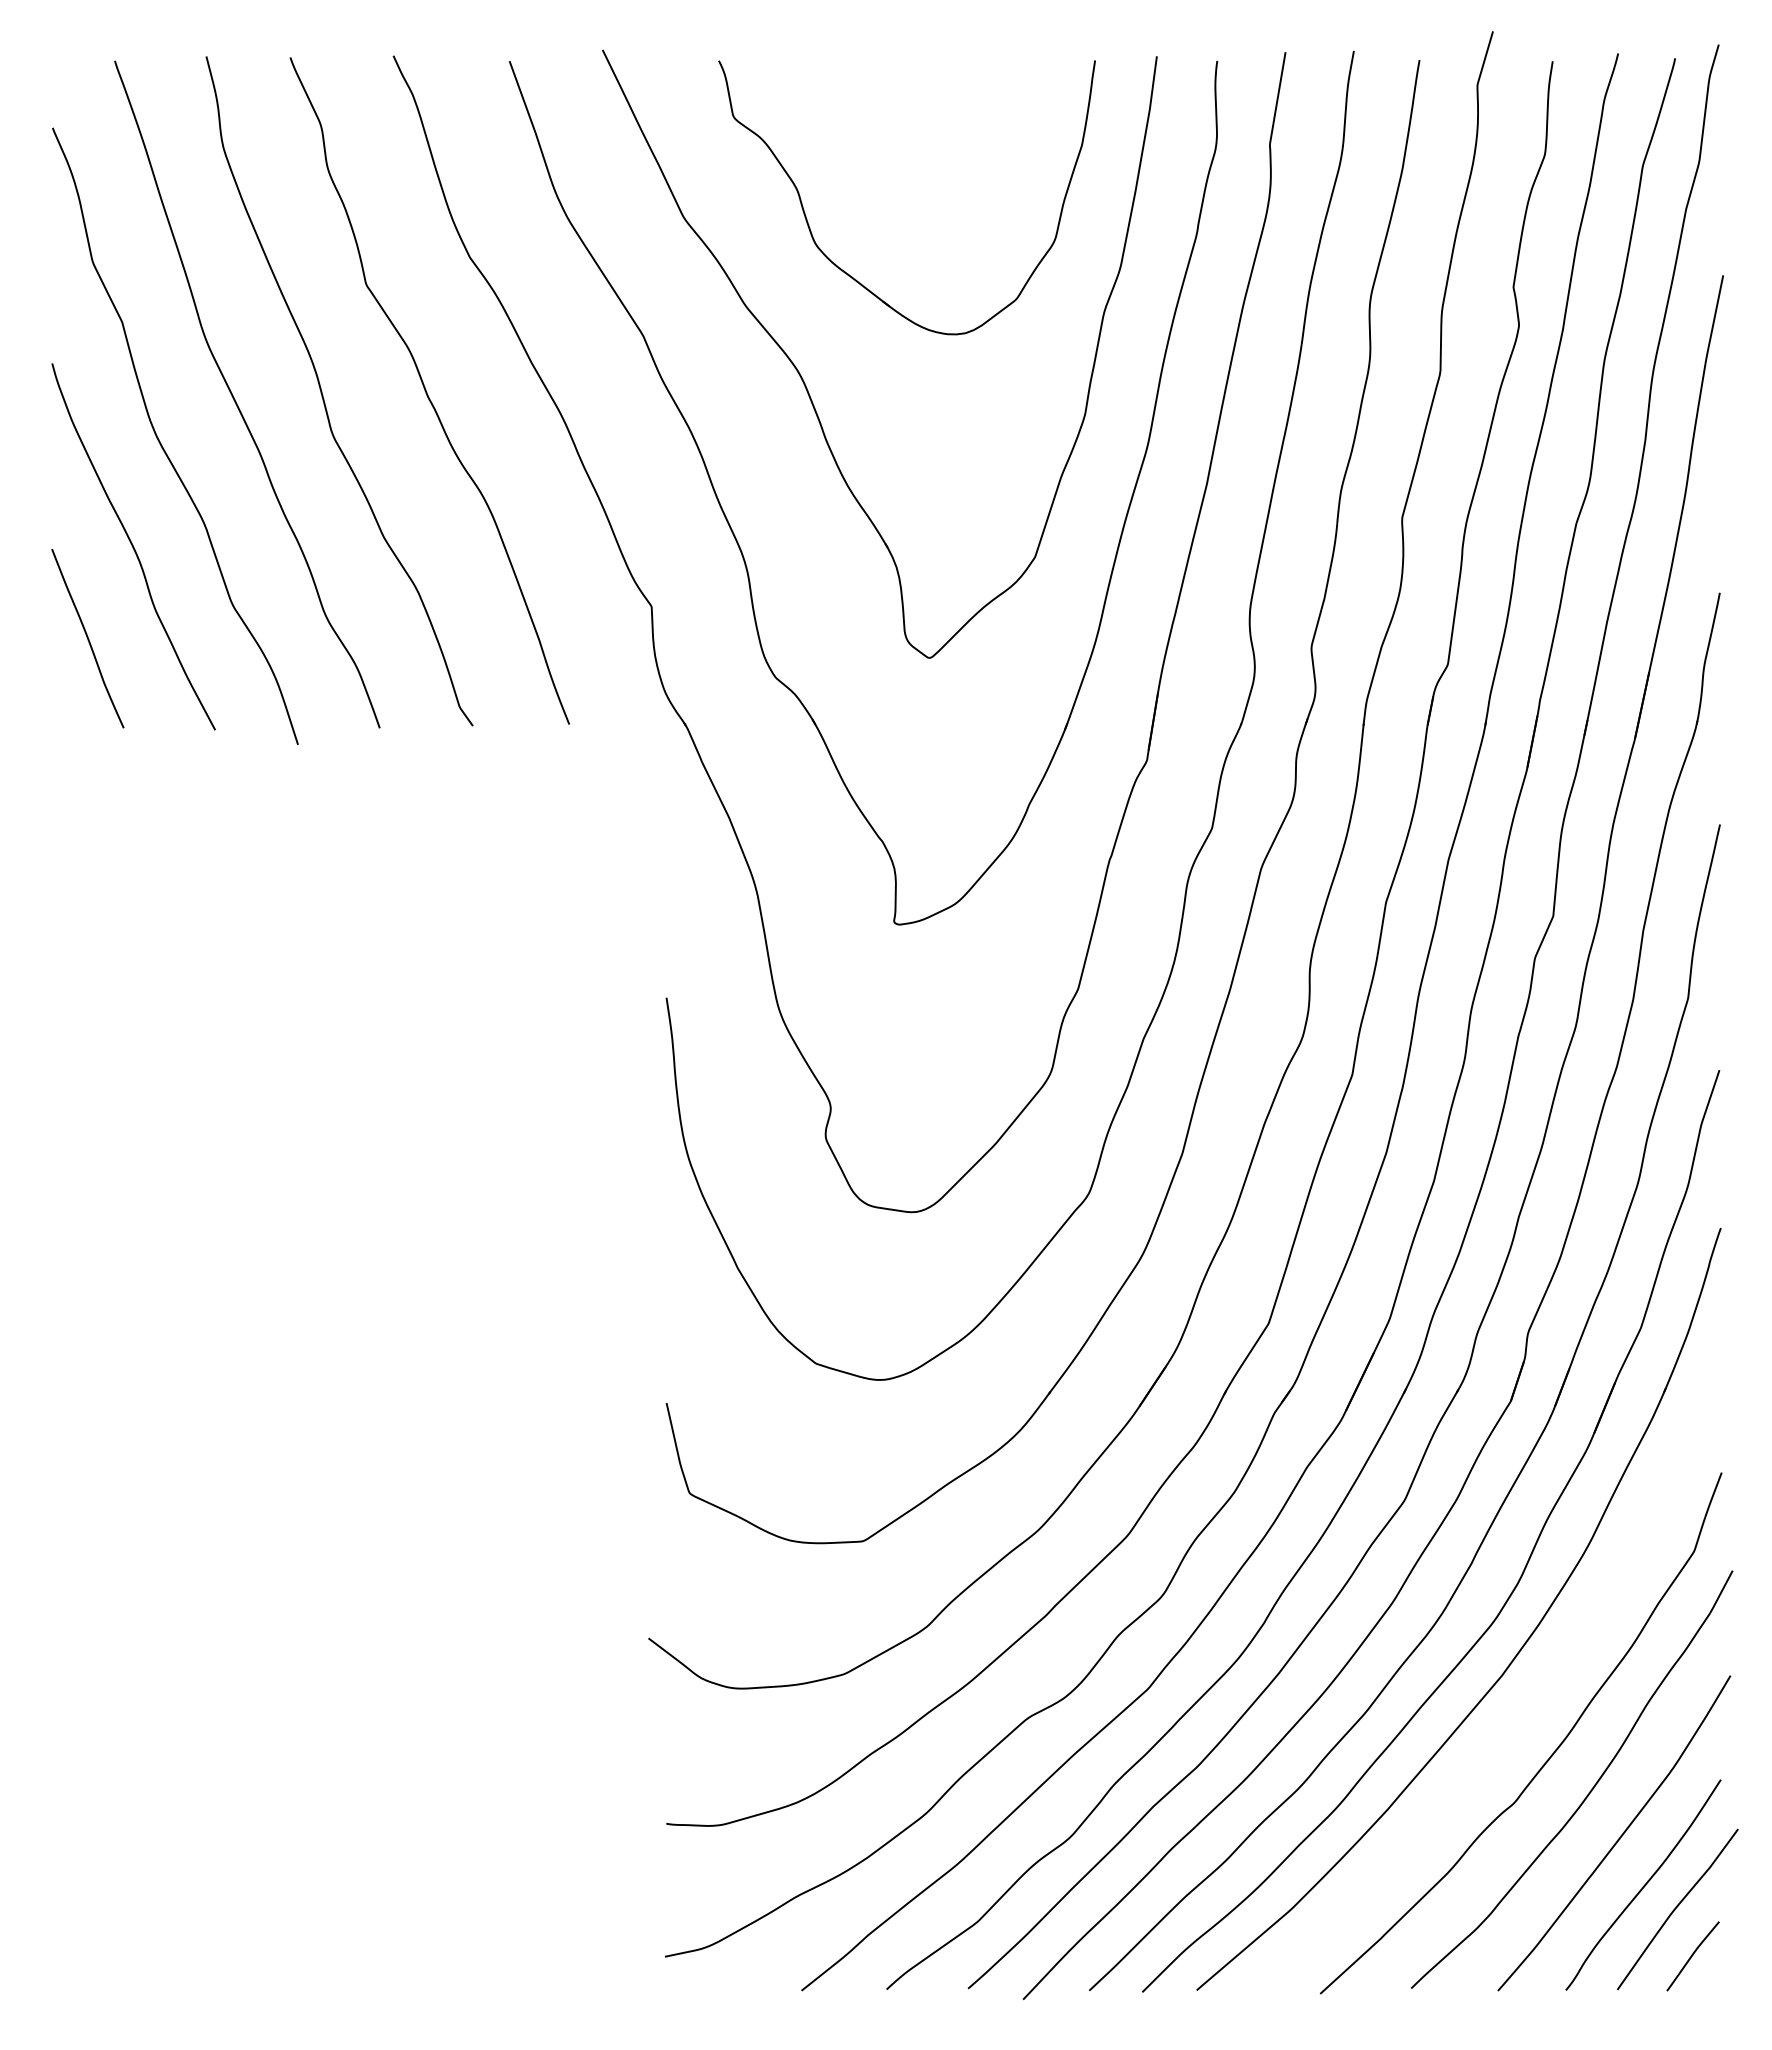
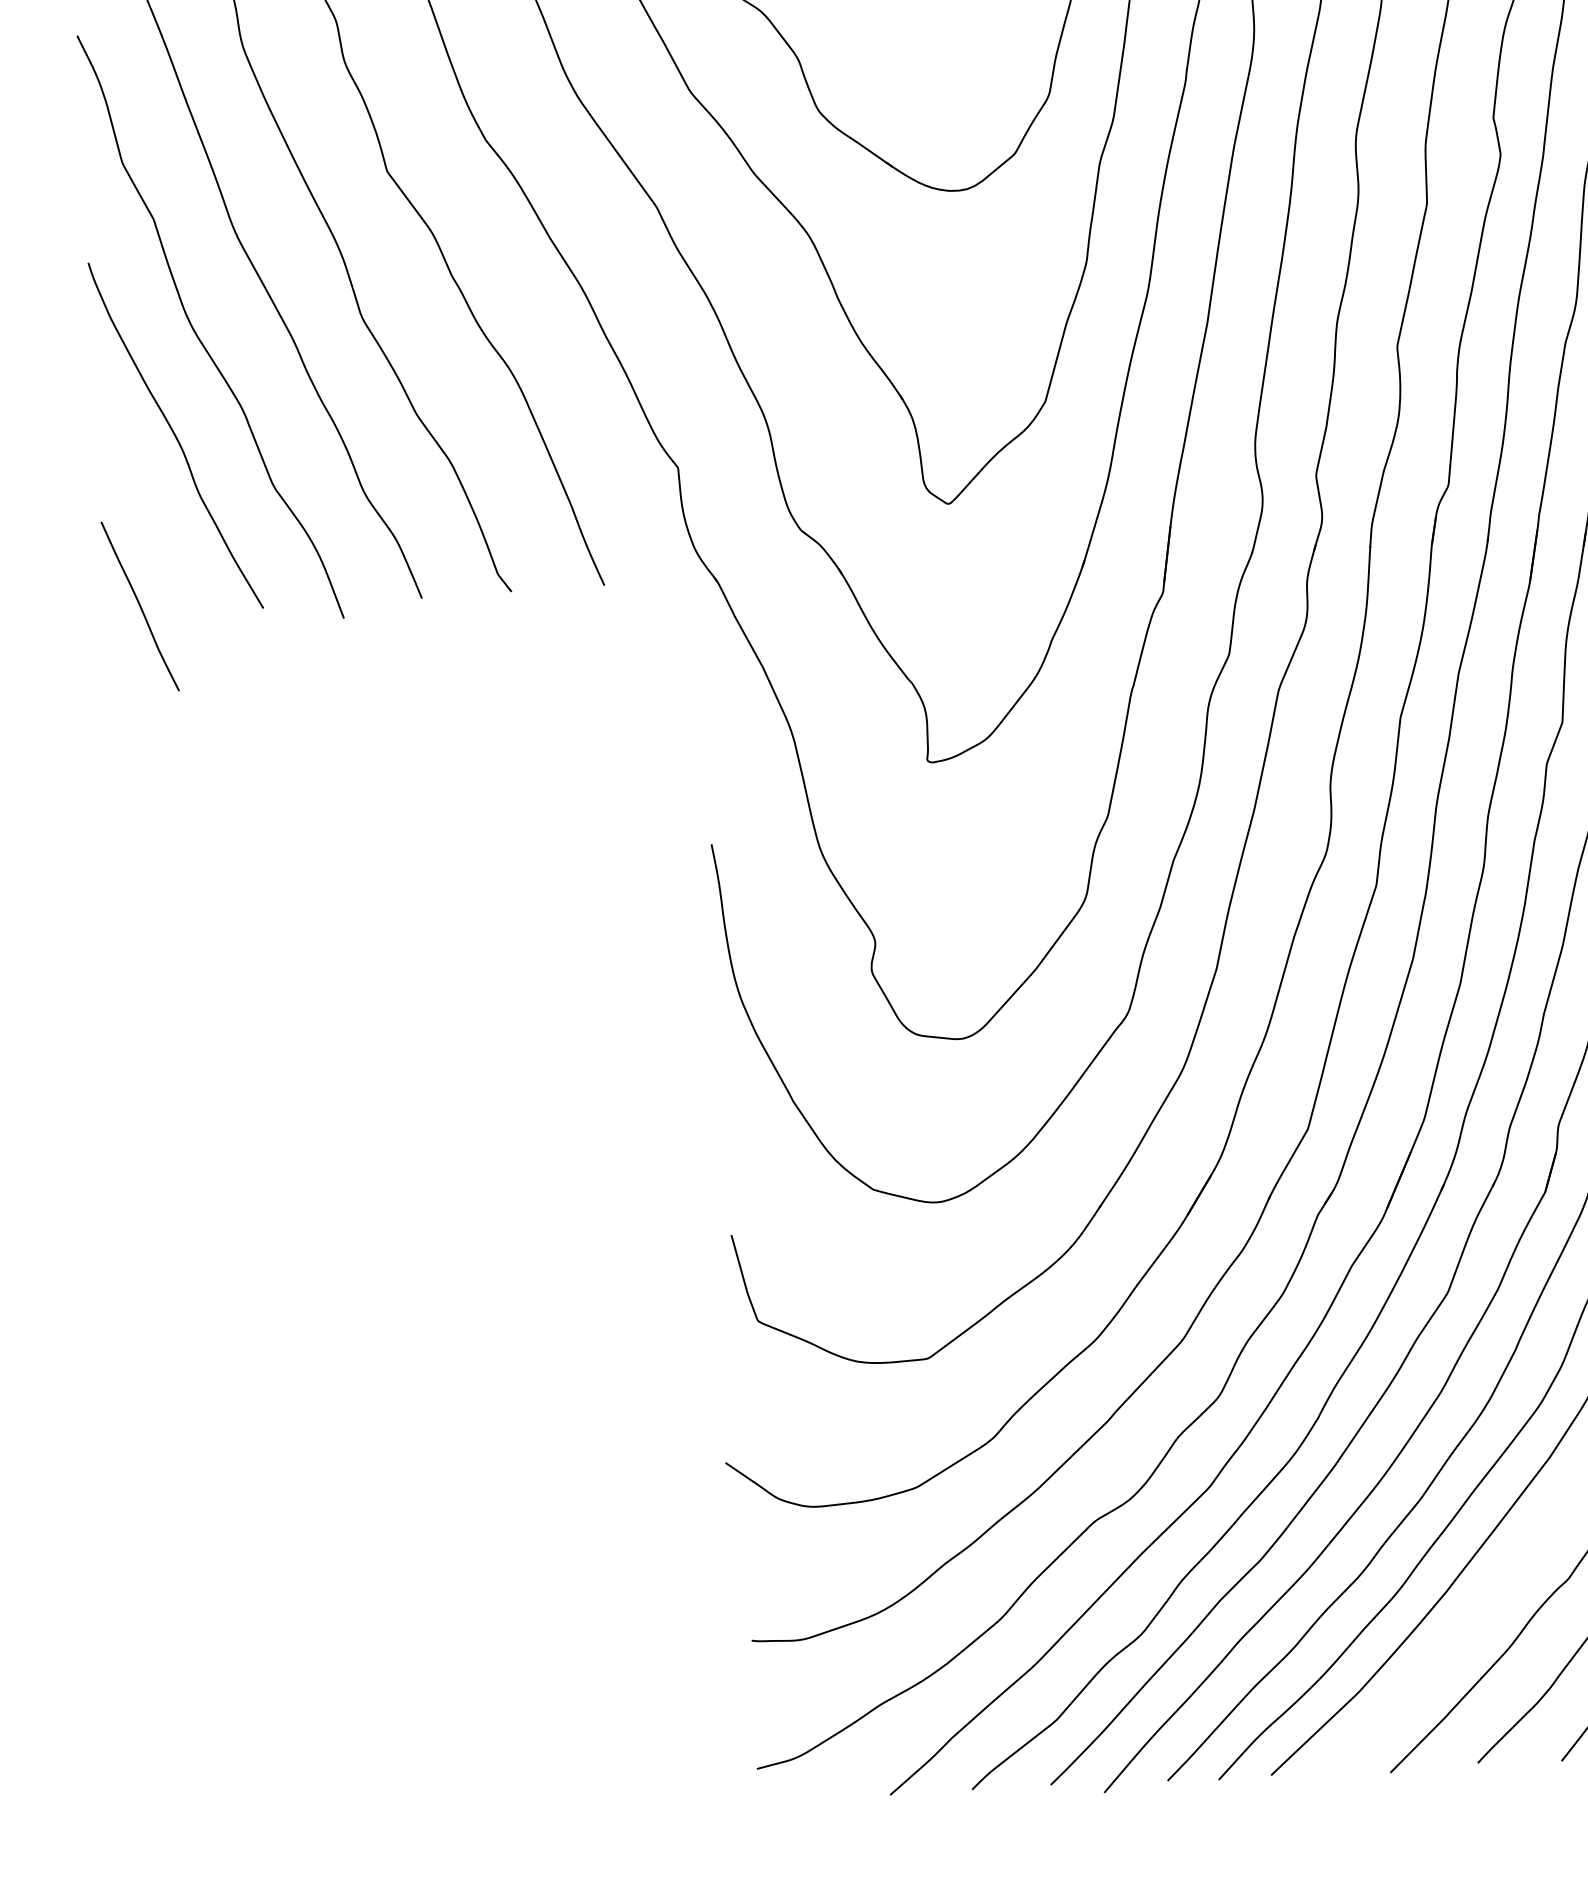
curve: (87, 638) -> (139, 606), moved

